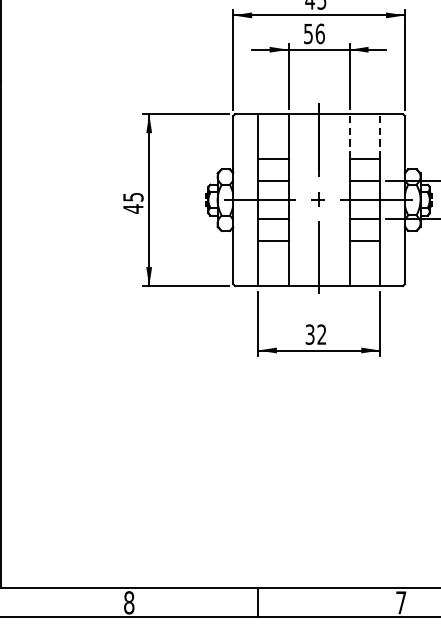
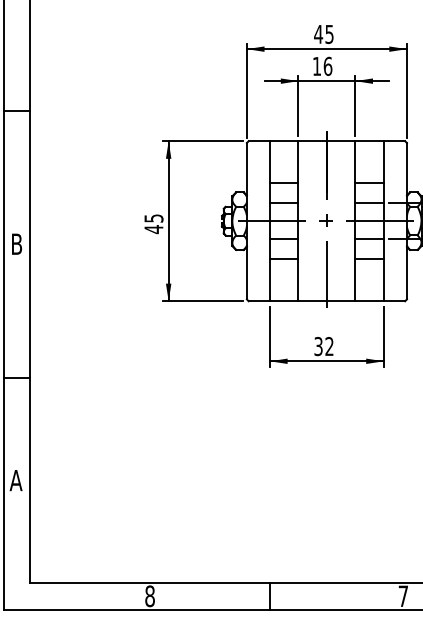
text: (307, 34) -> (316, 66), 56 -> 16
line: (349, 136) -> (355, 161), dashed -> solid
line: (379, 136) -> (383, 161), dashed -> solid

